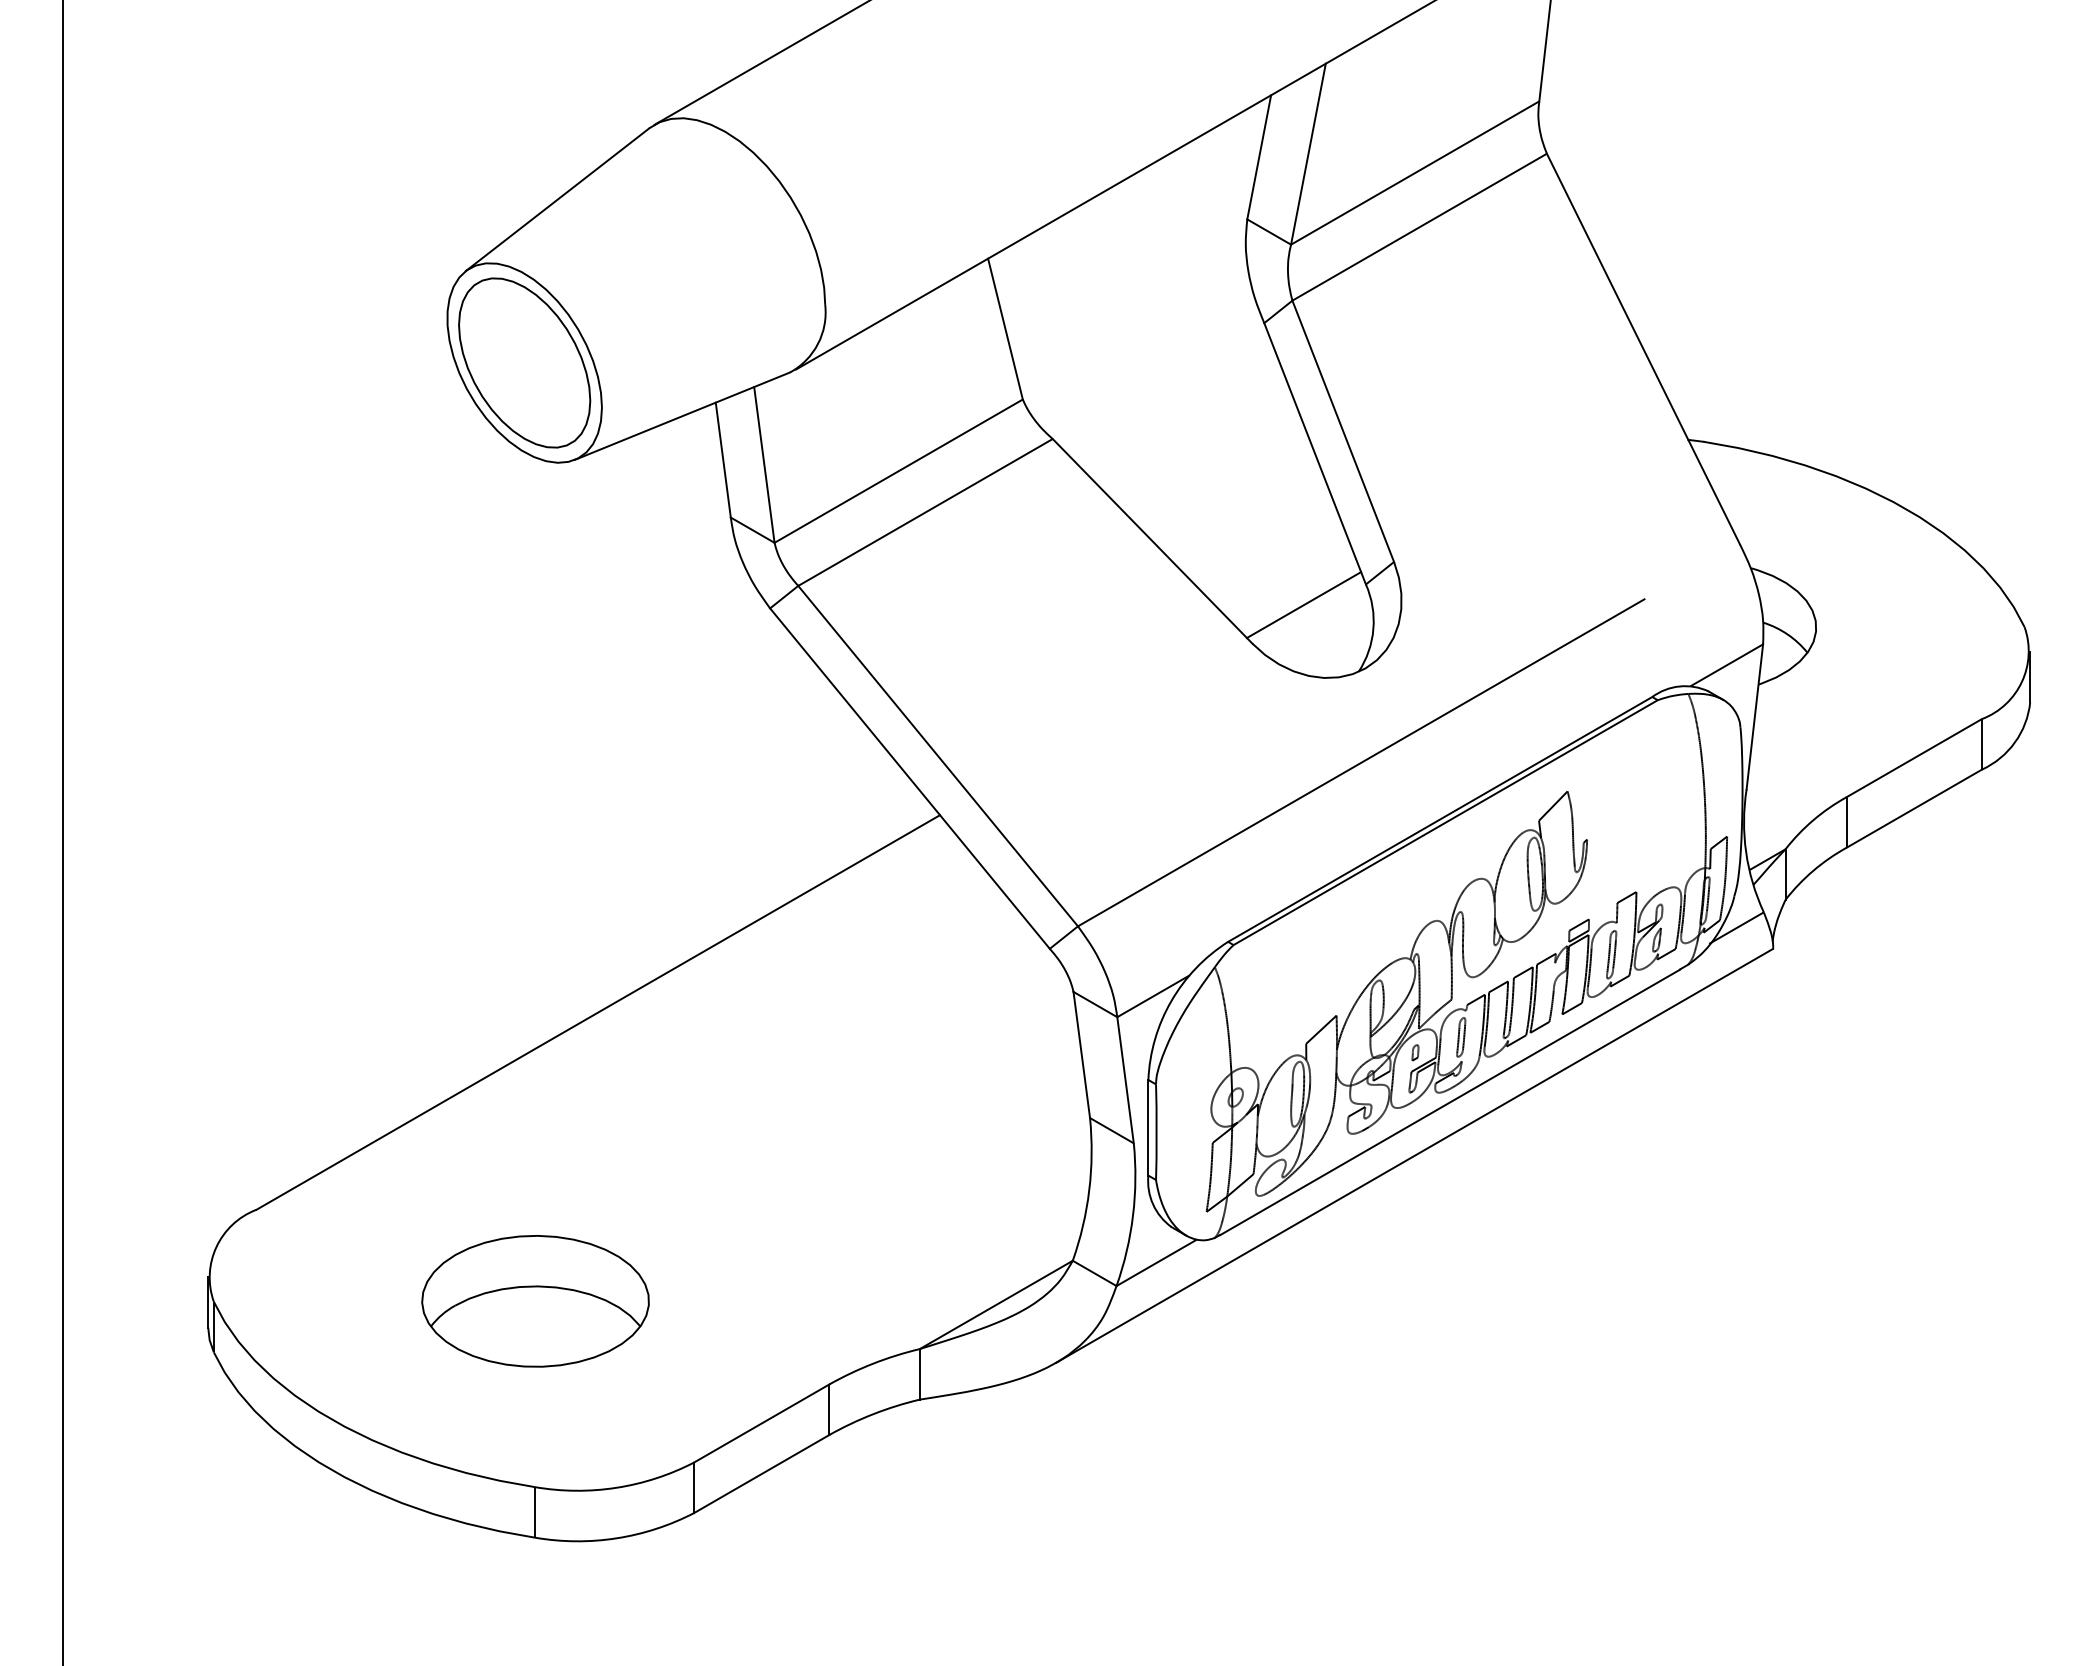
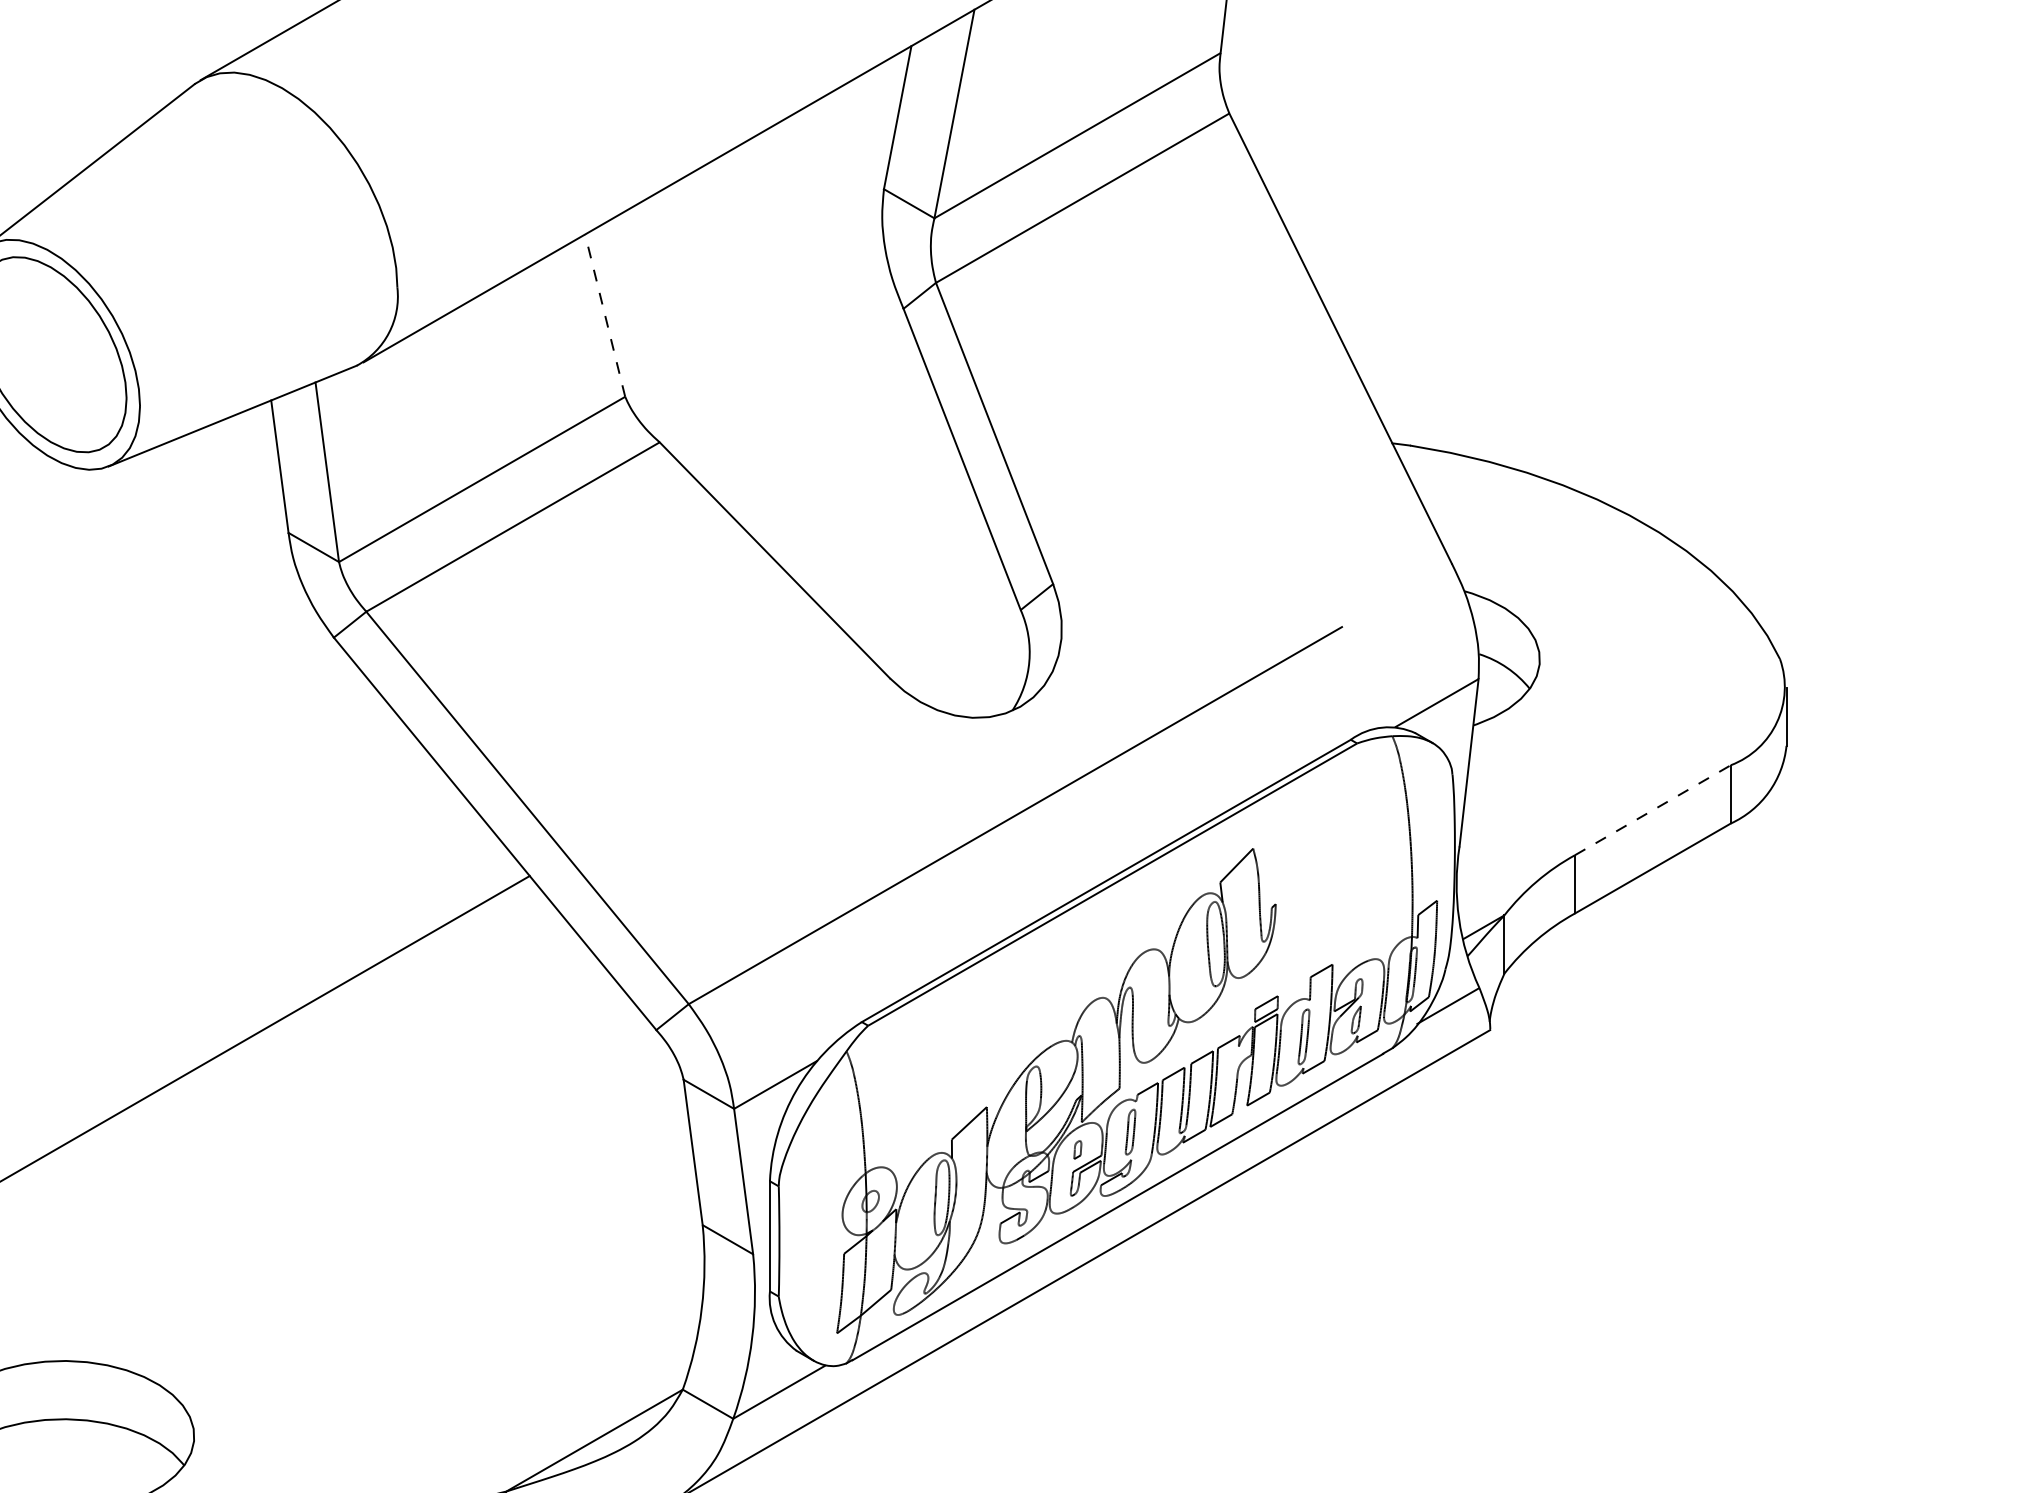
line: (1005, 329) -> (605, 316), solid -> dashed
line: (1303, 605) -> (948, 634), removed
line: (1914, 757) -> (1653, 809), solid -> dashed

